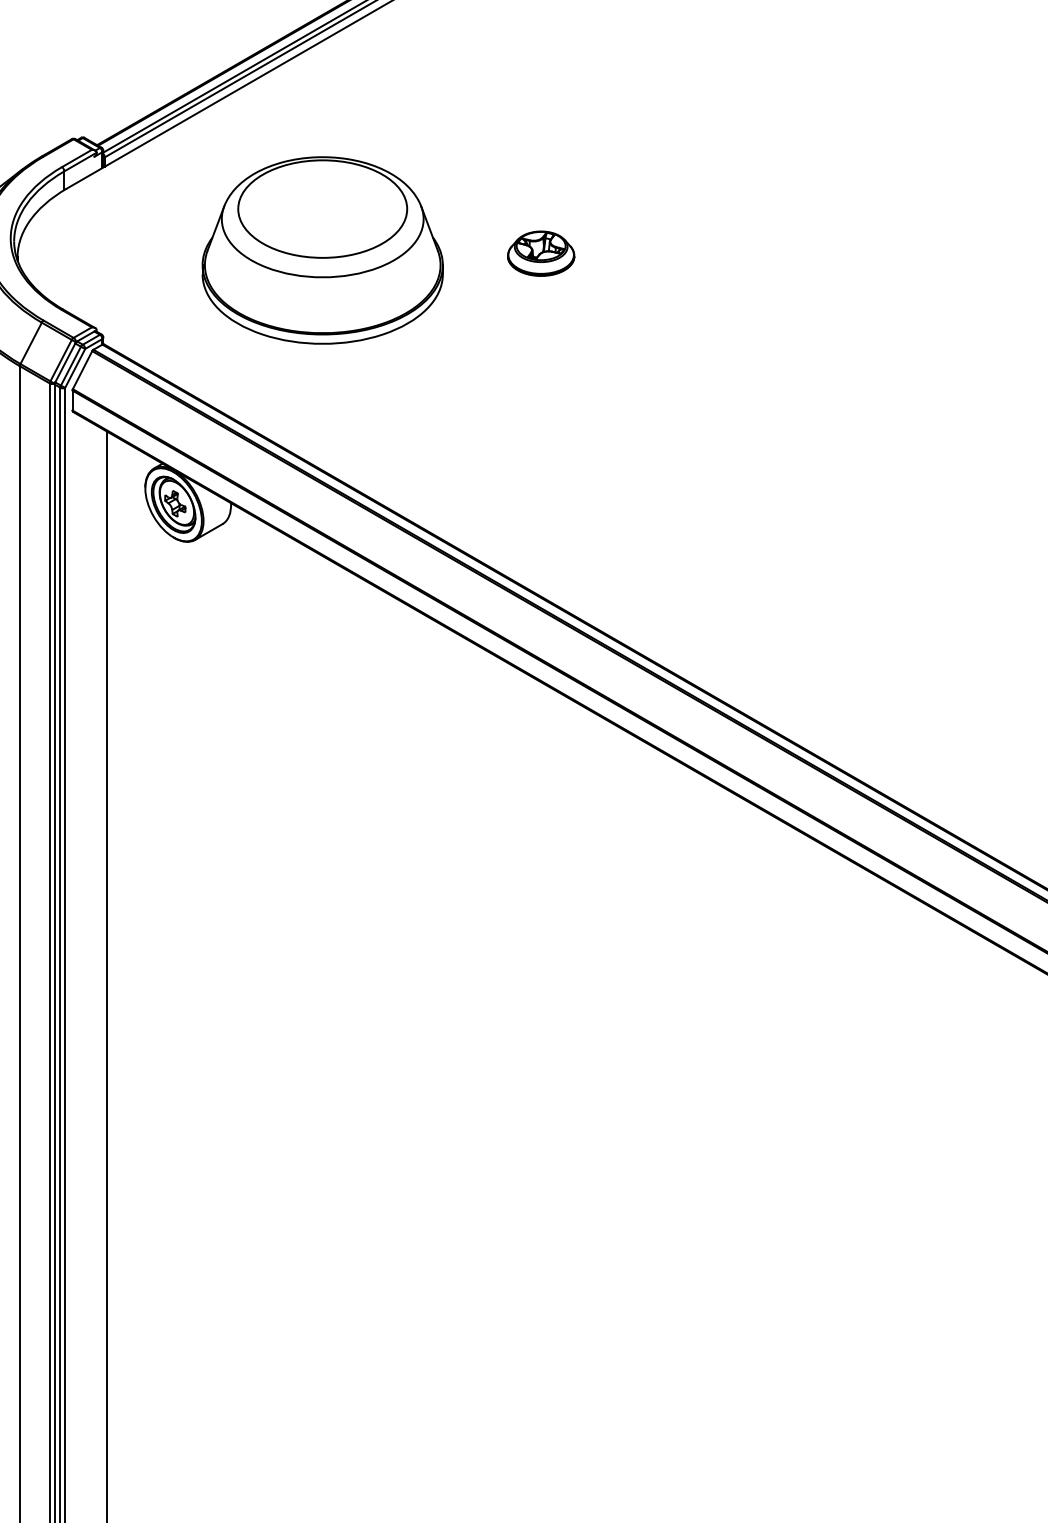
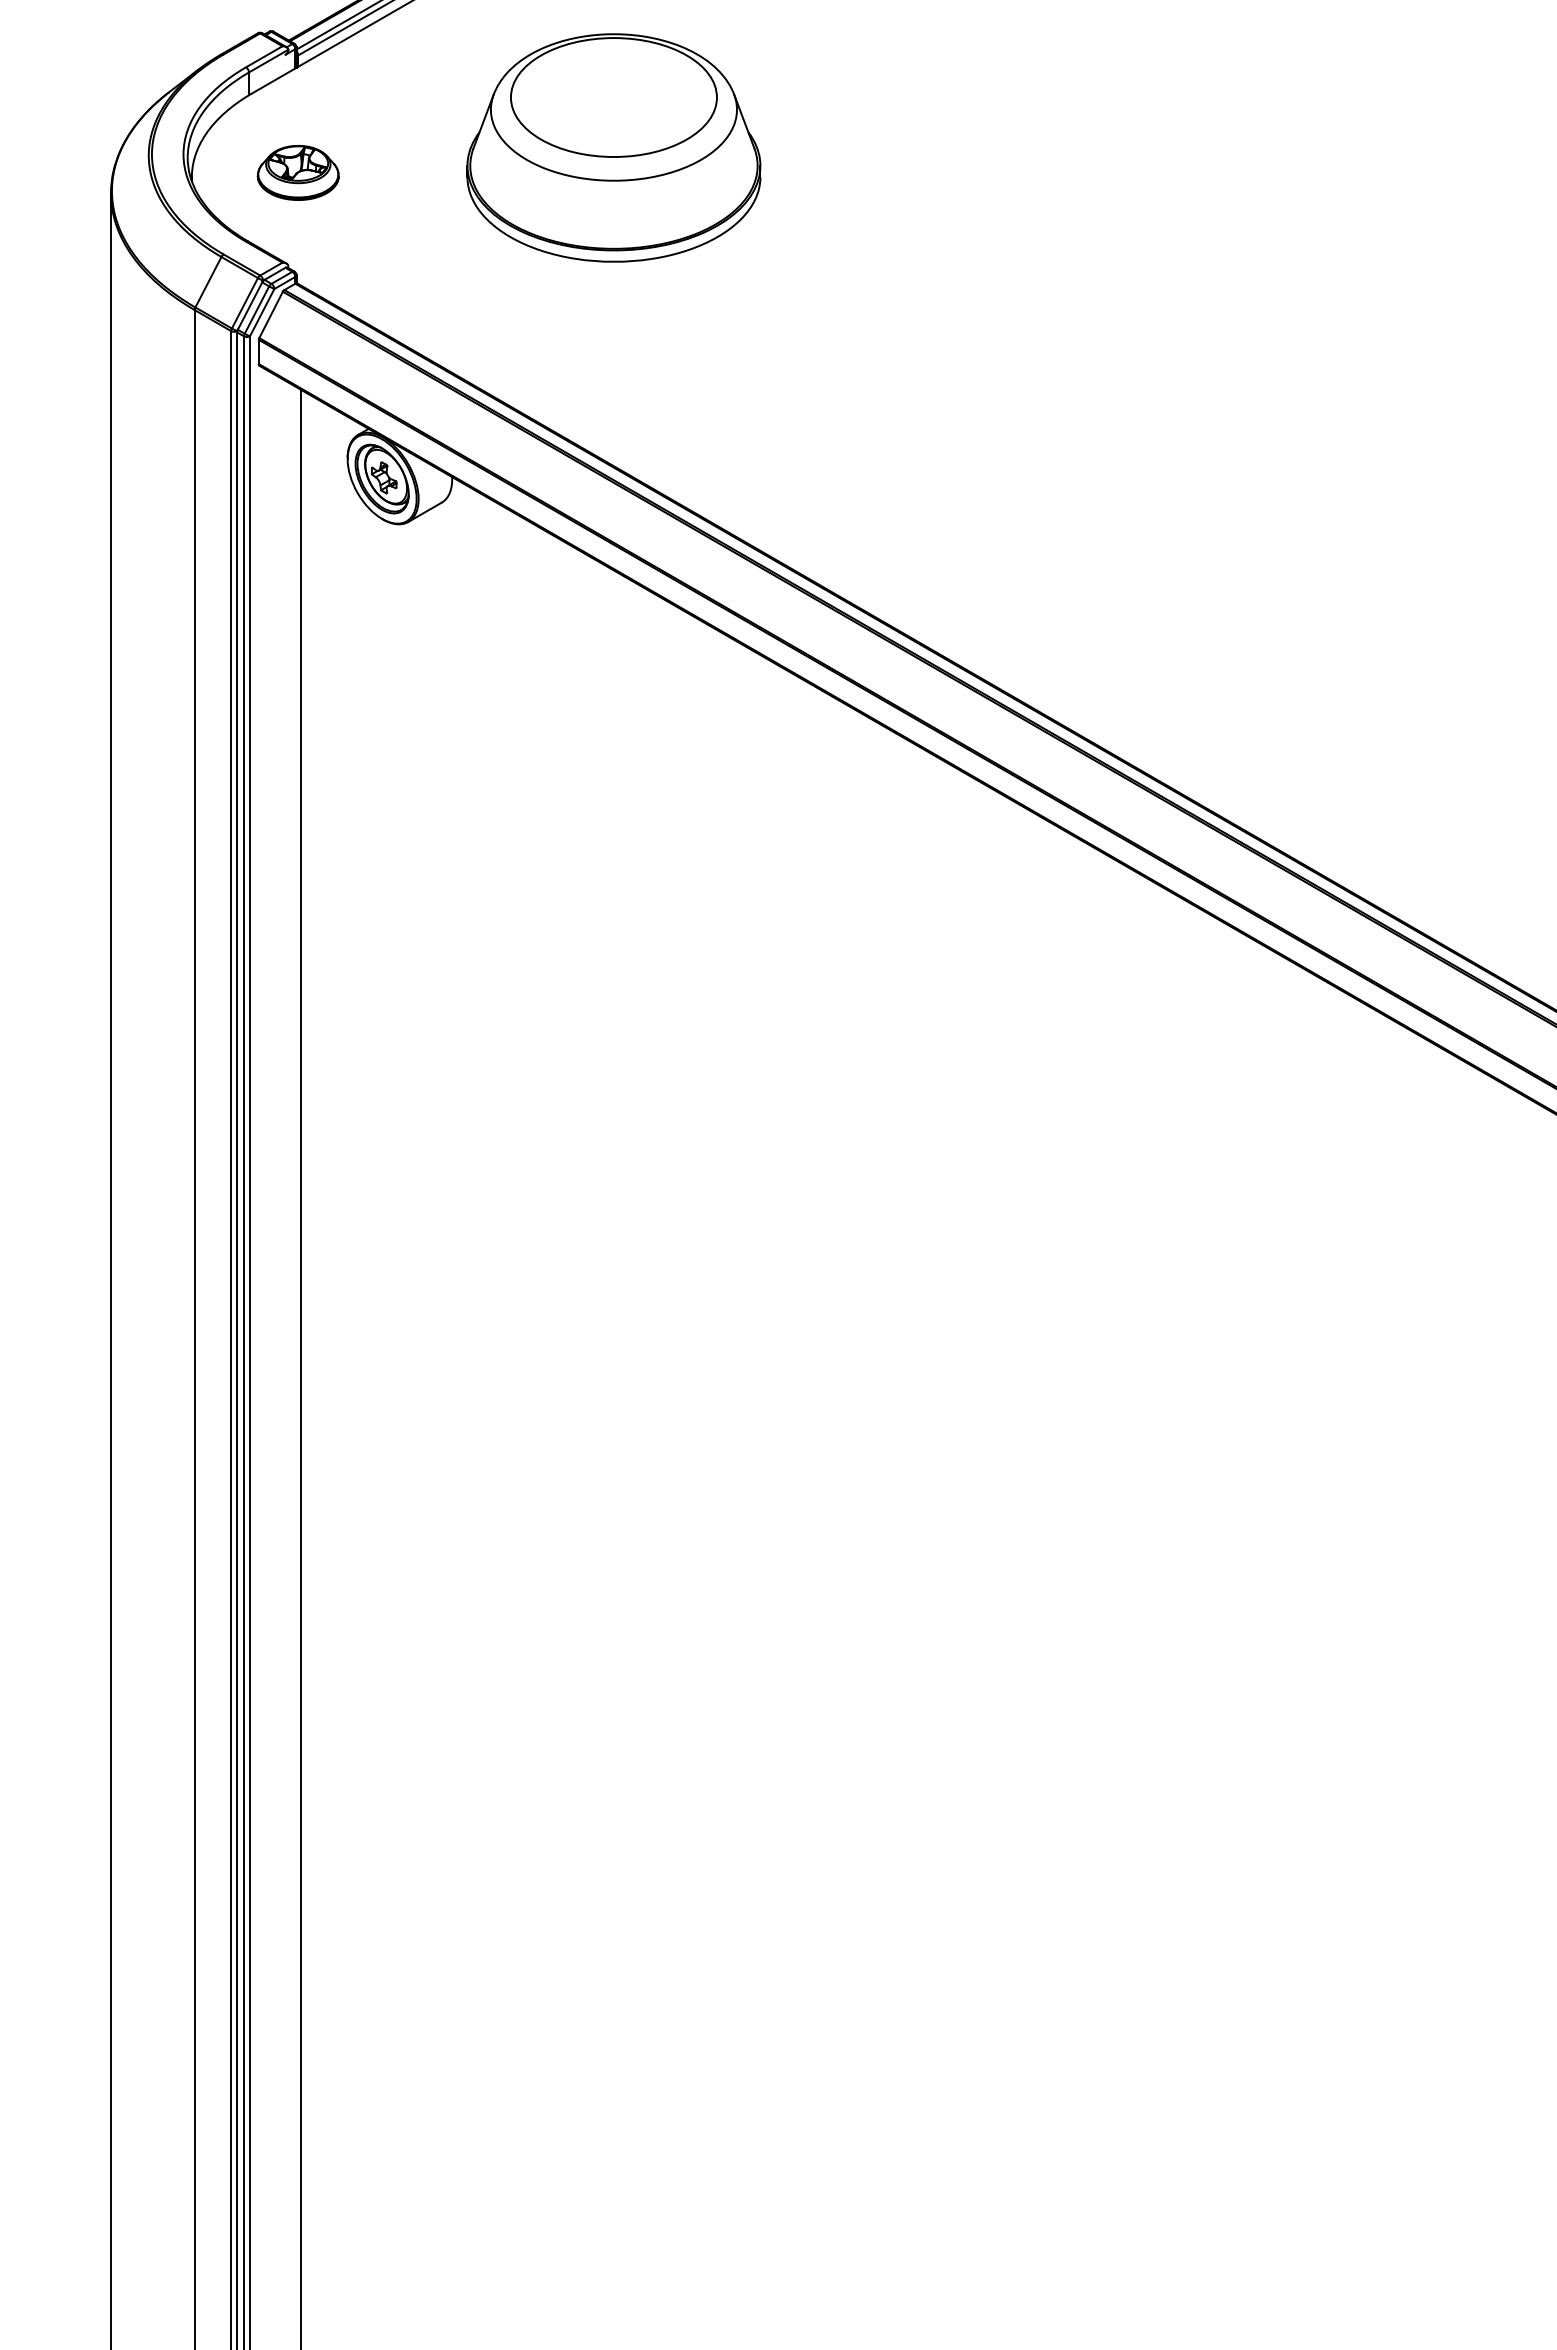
part: (322, 250) -> (613, 147), moved
part: (540, 253) -> (297, 172), moved

